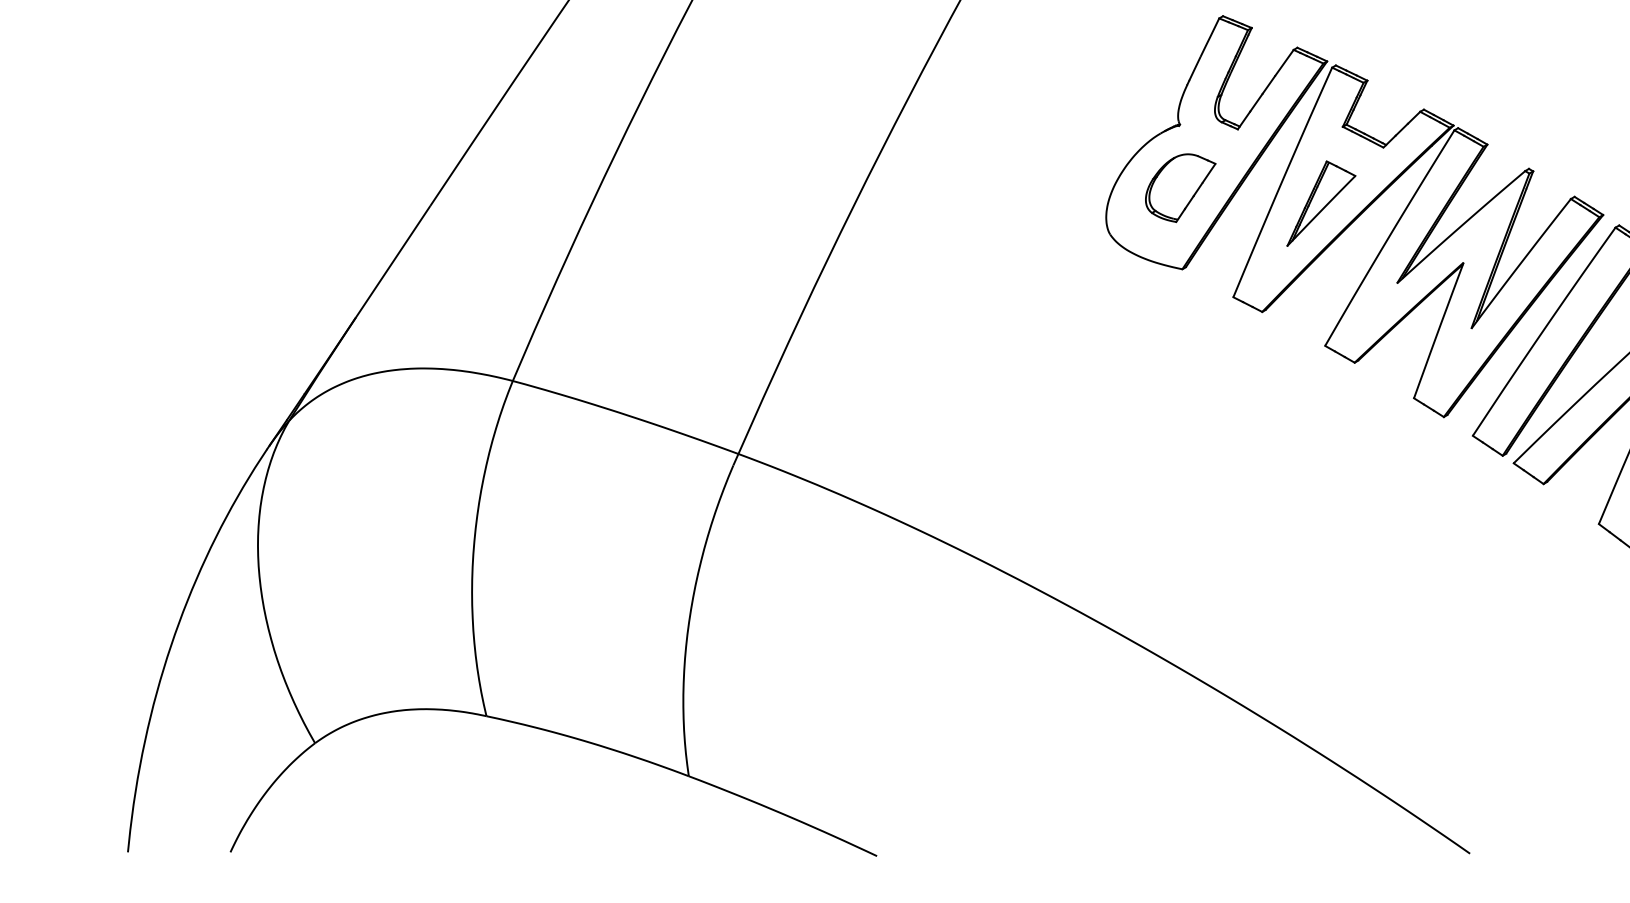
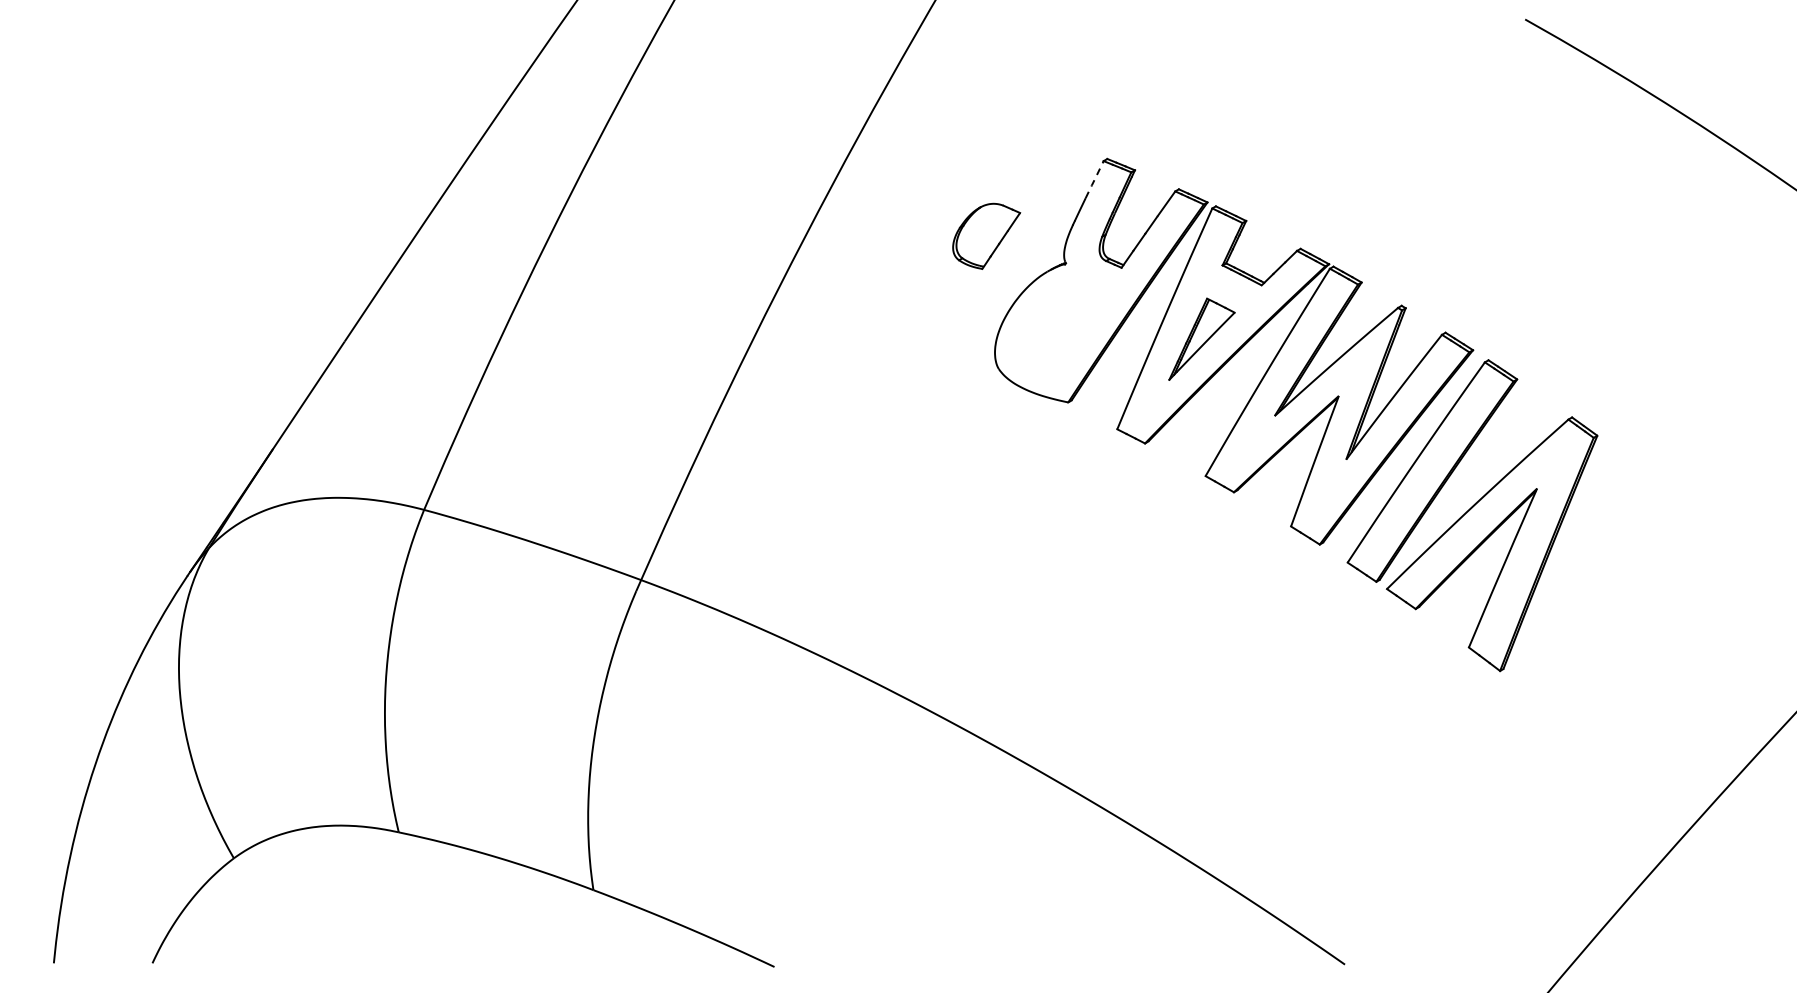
line: (1209, 37) -> (1094, 179), solid -> dashed
part: (1180, 187) -> (986, 235), moved

